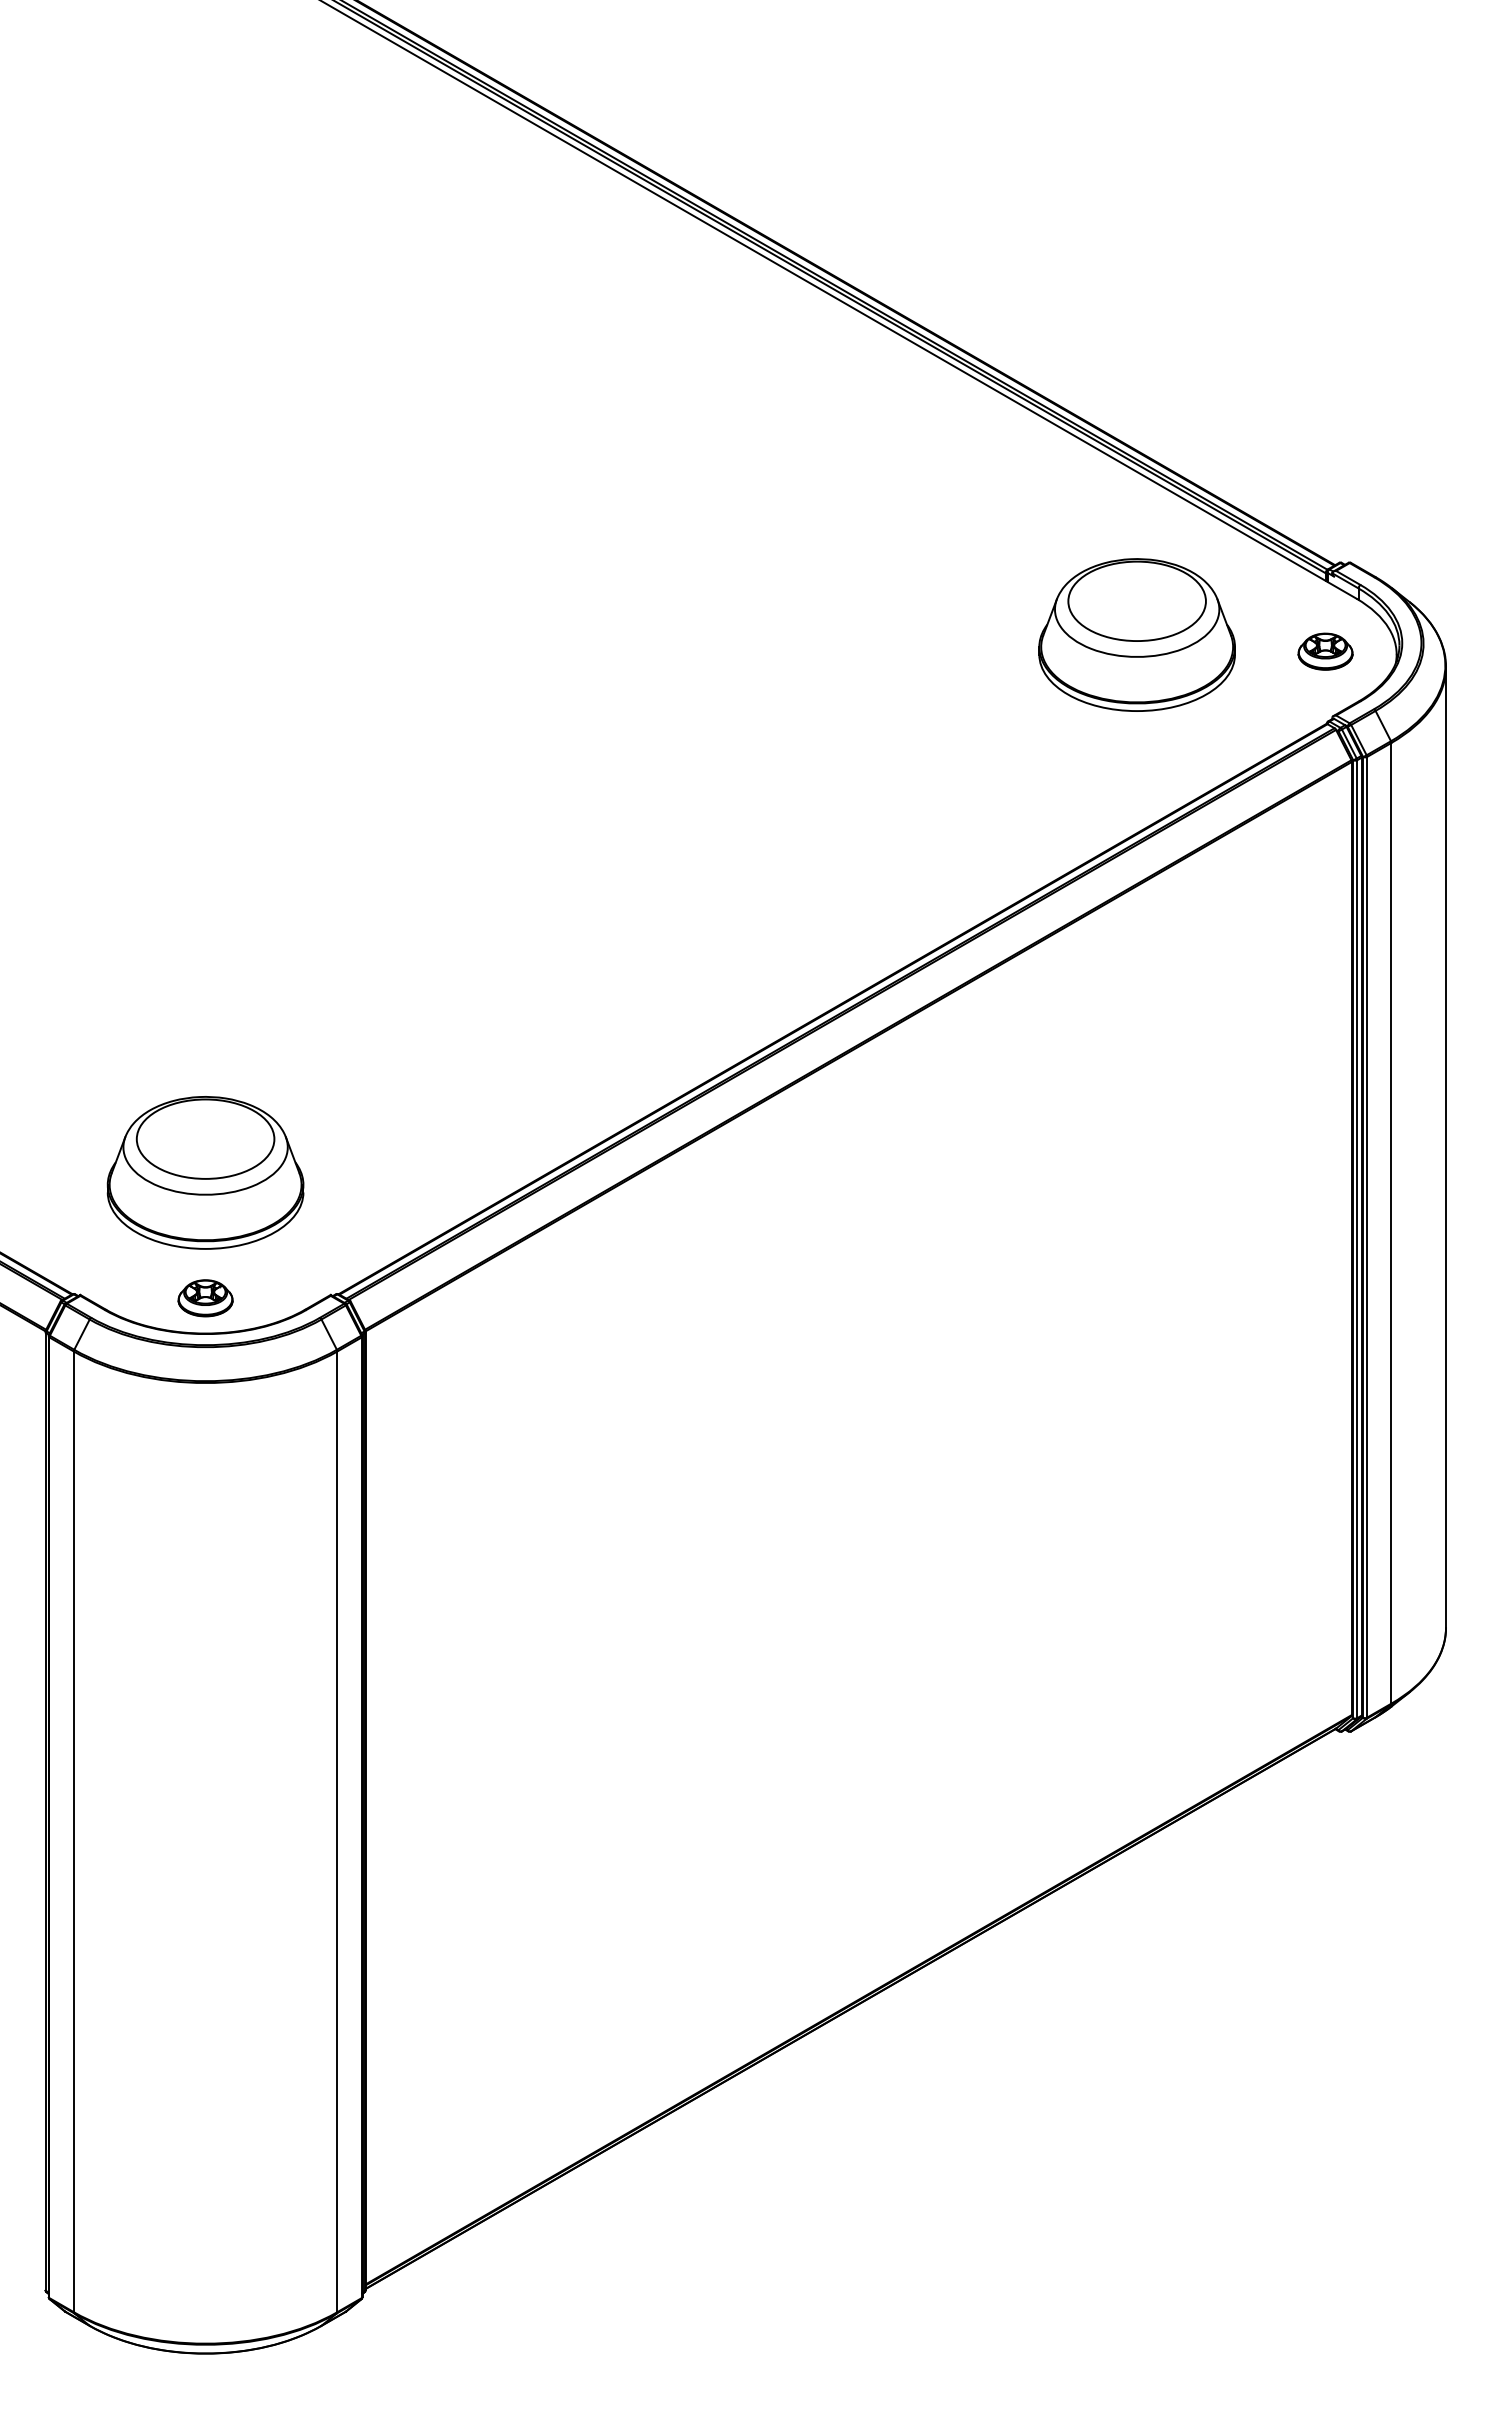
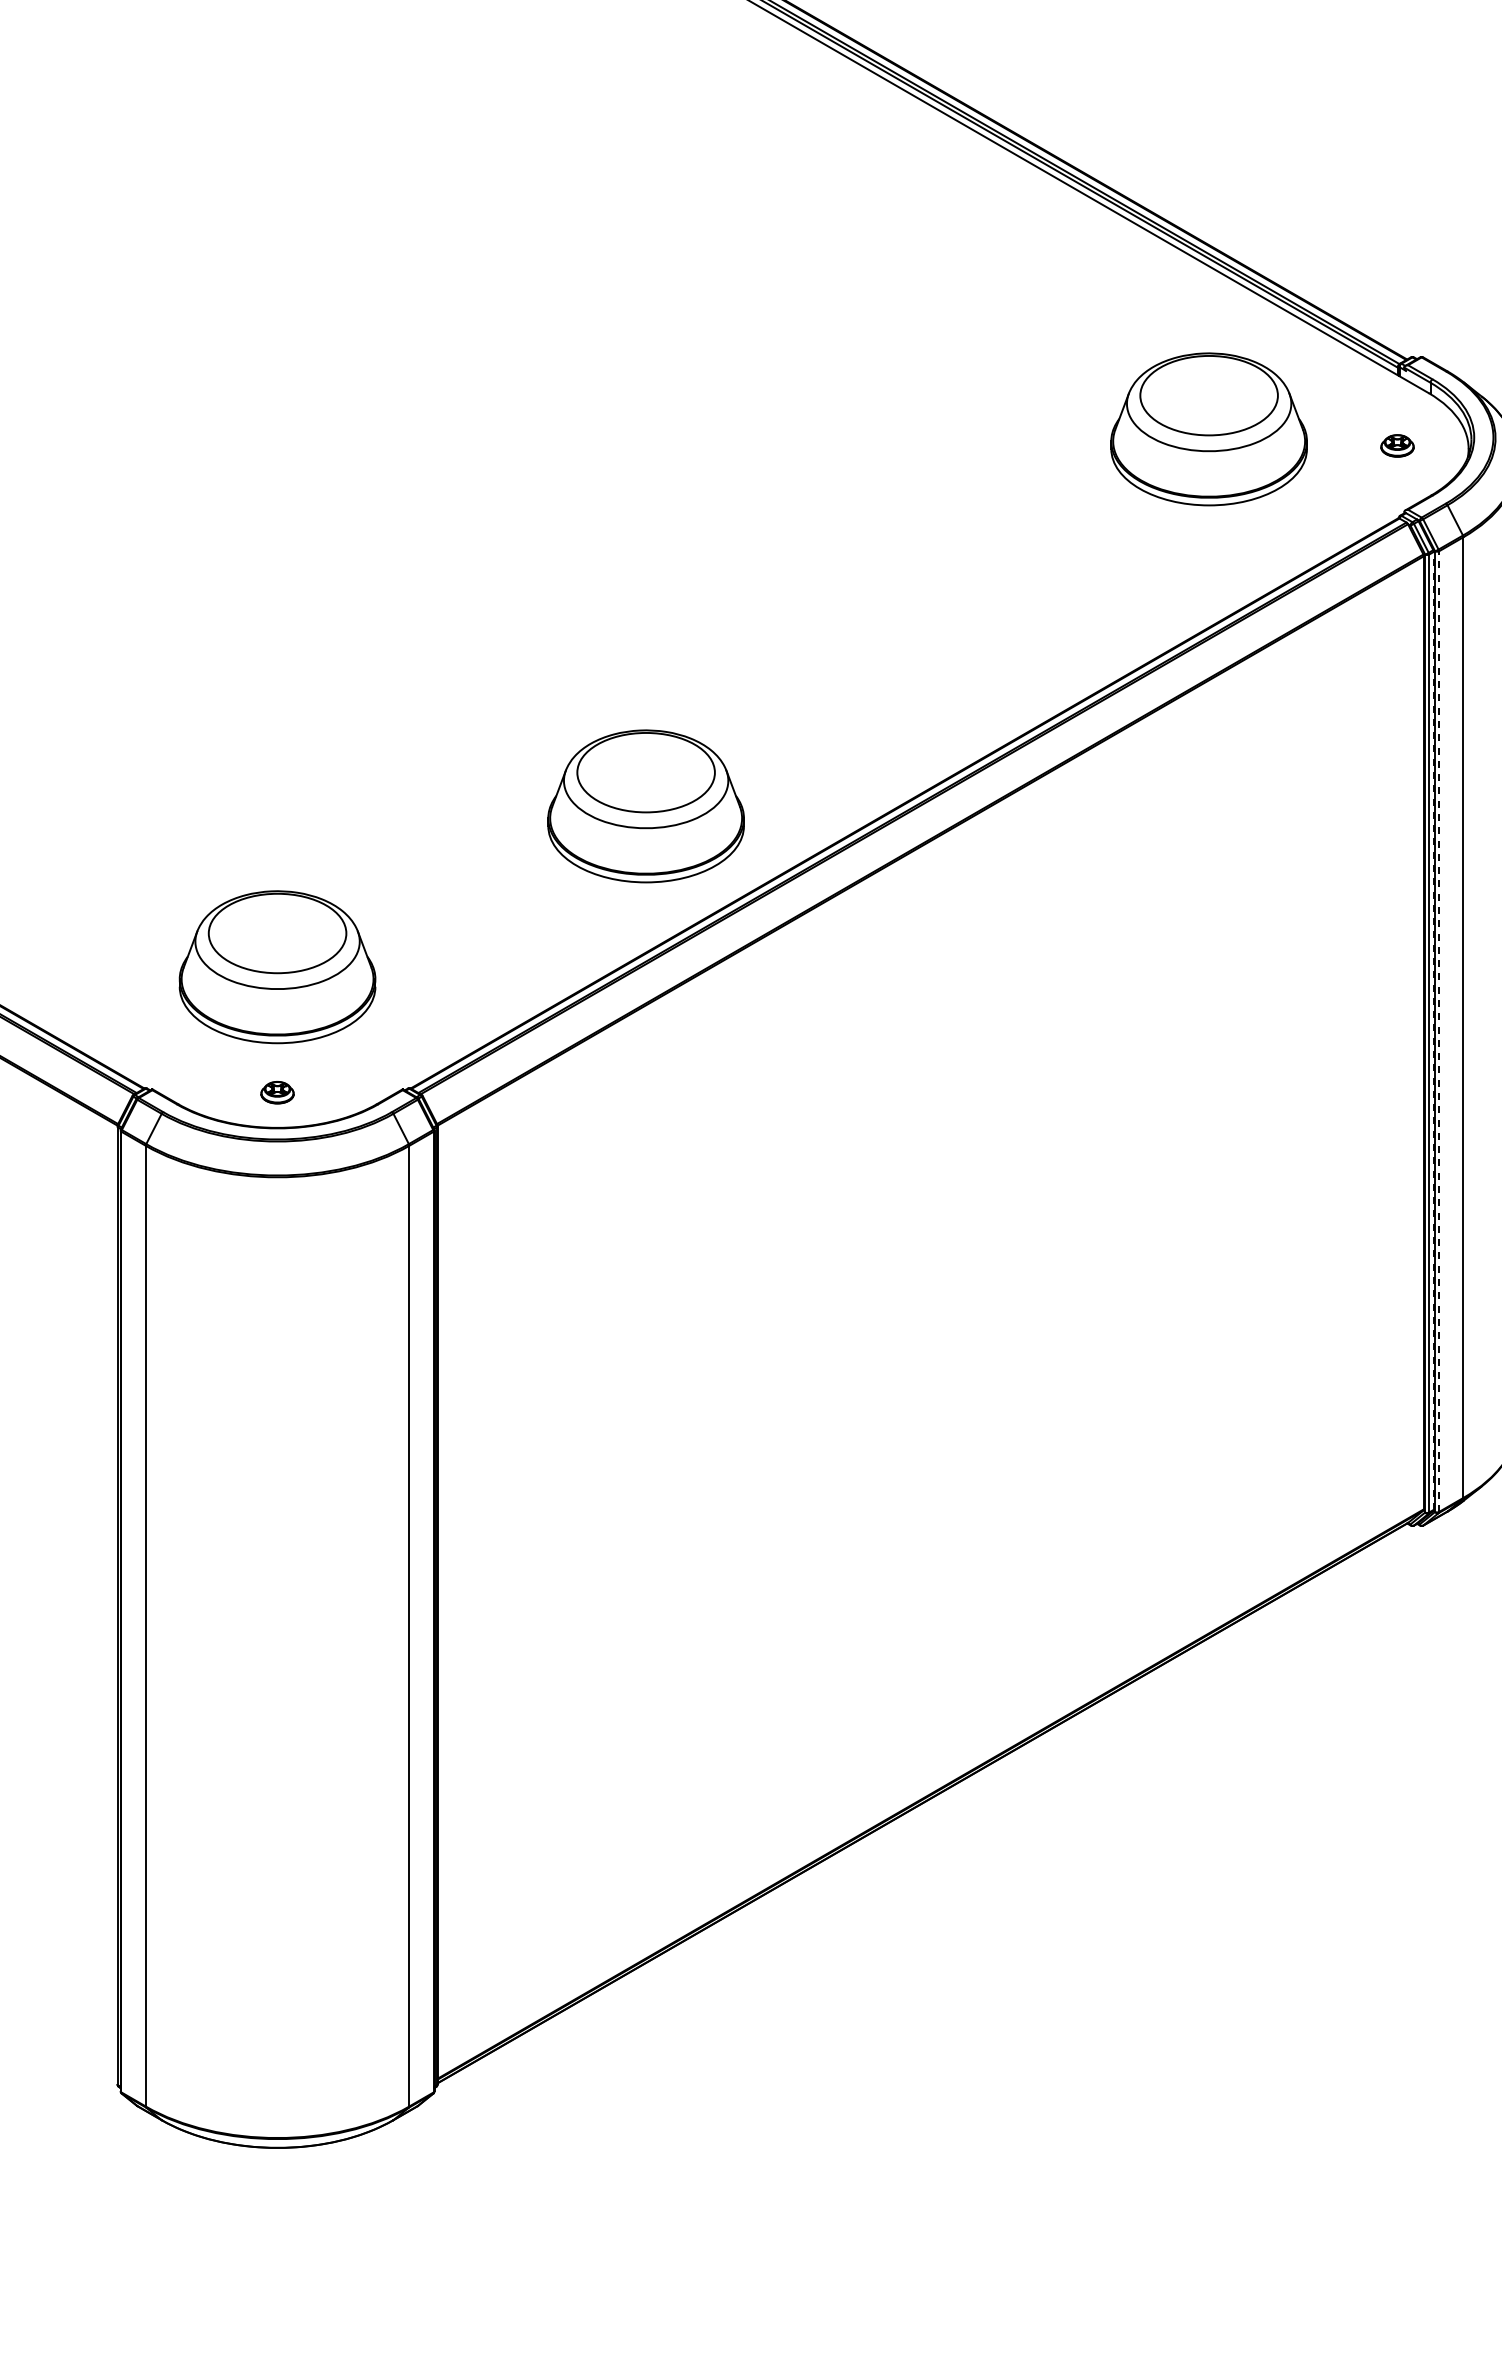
part: (1325, 651) -> (1397, 445), size x0.6
part: (573, 1011) -> (645, 805), added
line: (1361, 1236) -> (1433, 1030), solid -> dashed
line: (1367, 1236) -> (1439, 1030), solid -> dashed
part: (205, 1298) -> (277, 1092), size x0.6

